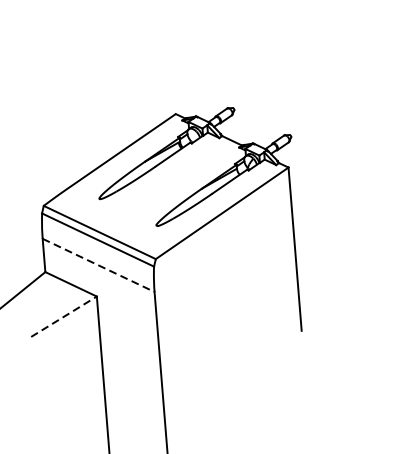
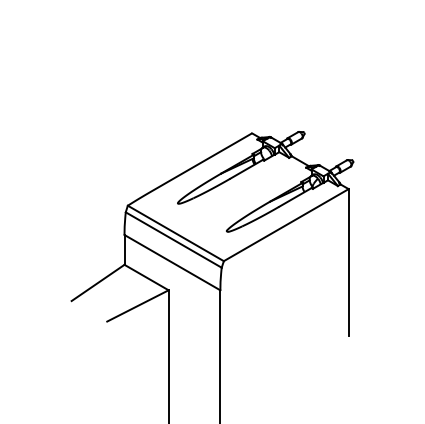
line: (98, 265) -> (172, 262), dashed -> solid
line: (64, 316) -> (138, 305), dashed -> solid

